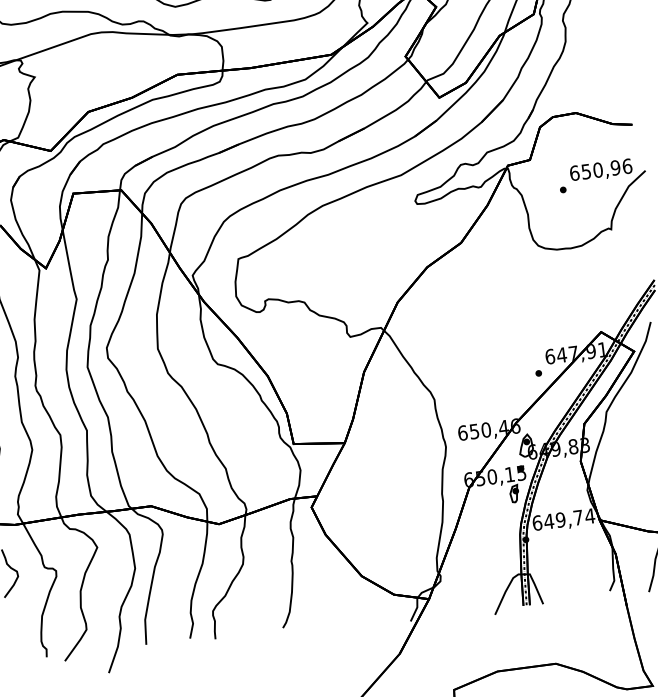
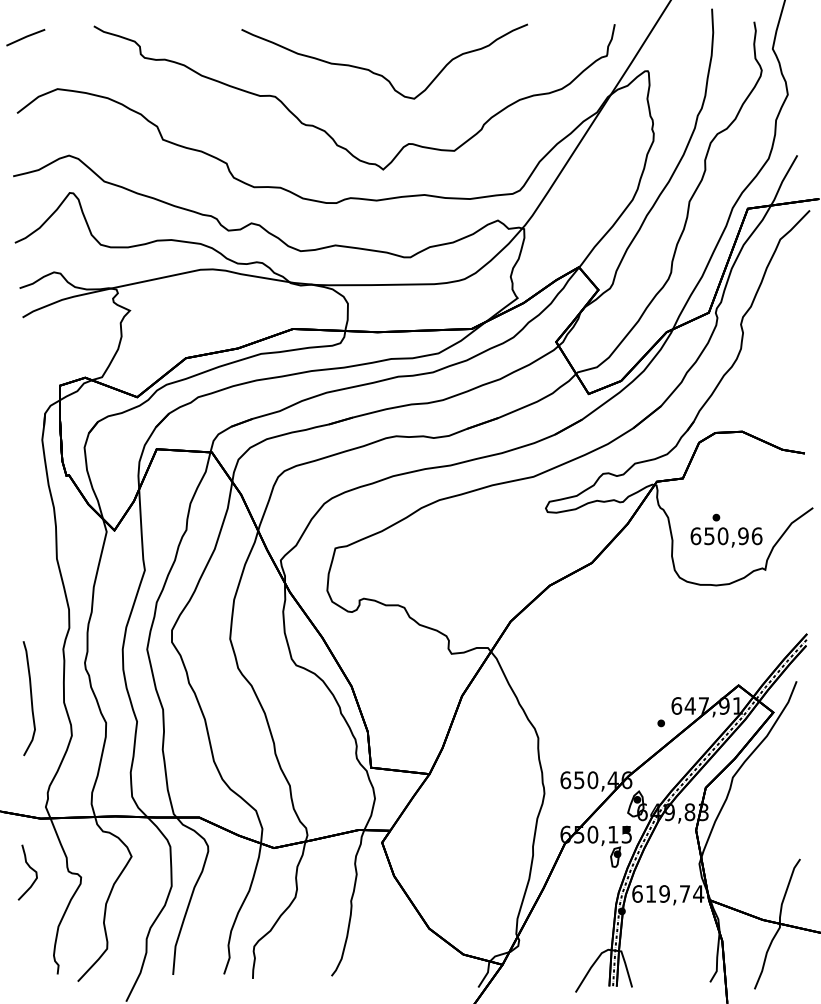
text: (601, 170) -> (726, 537), moved
text: (548, 521) -> (650, 893), 649,74 -> 619,74

